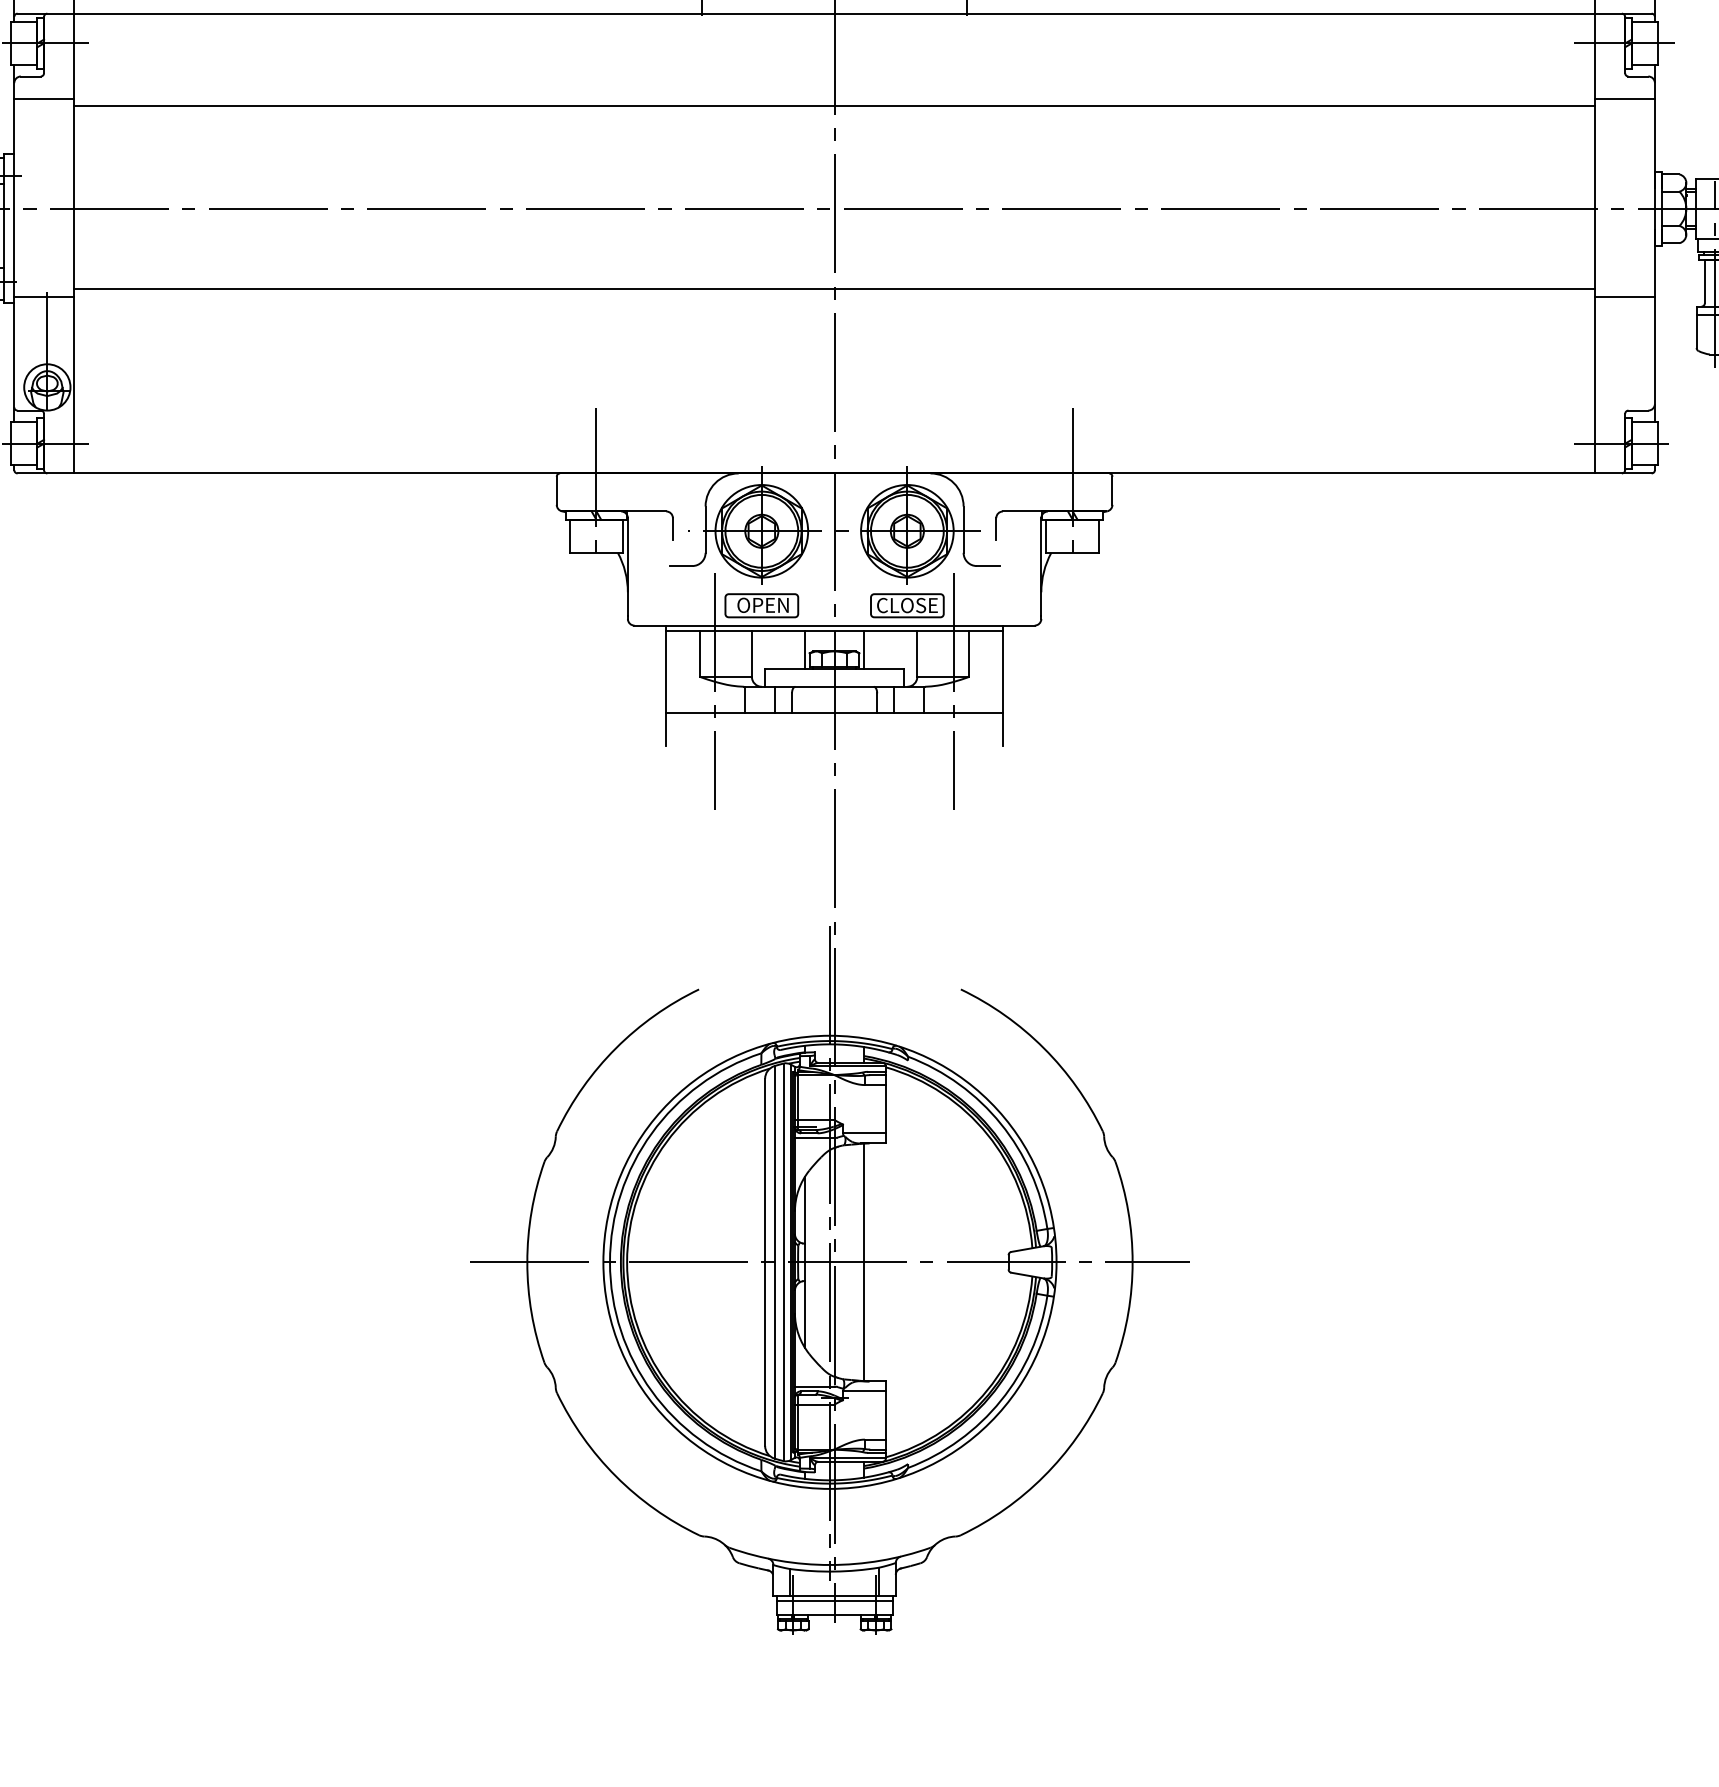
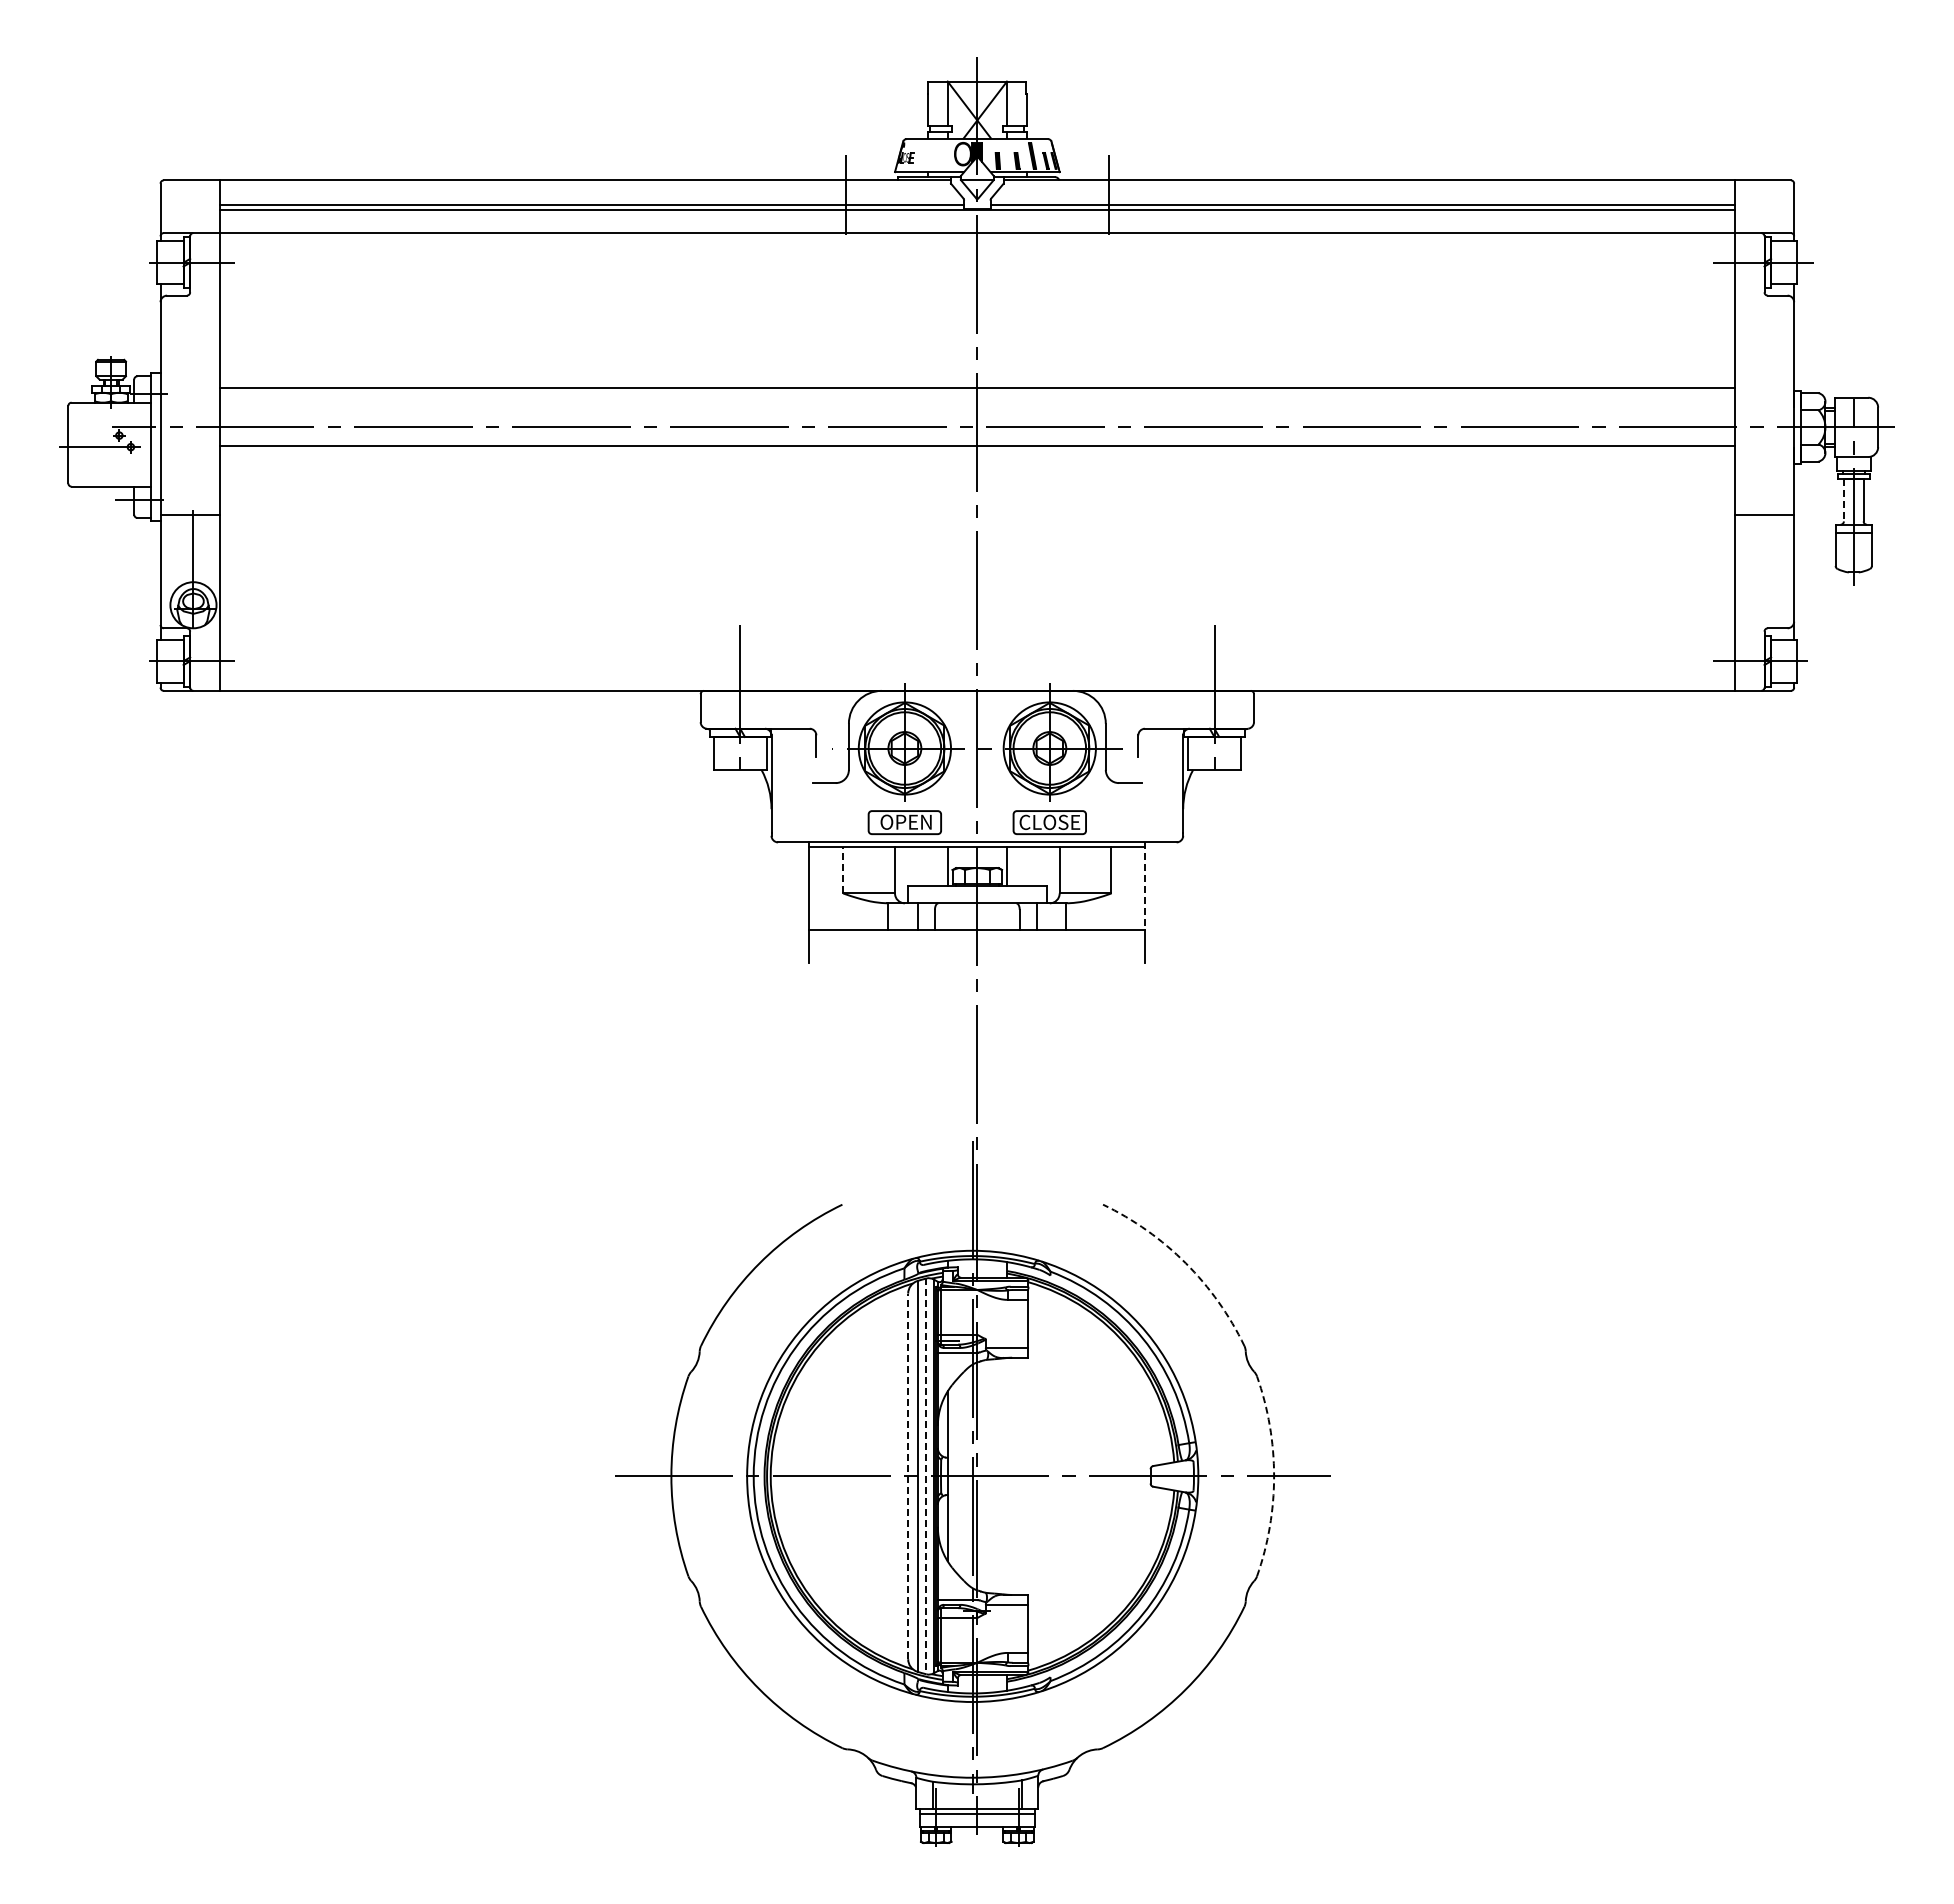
line: (43, 99) -> (189, 318), removed
line: (1625, 99) -> (1764, 318), removed
line: (833, 105) -> (976, 387), moved
line: (1704, 282) -> (1843, 500), solid -> dashed
line: (833, 289) -> (976, 446), moved
line: (700, 652) -> (843, 869), solid -> dashed
line: (1003, 669) -> (1145, 886), solid -> dashed
line: (715, 690) -> (858, 907), removed
line: (954, 690) -> (1096, 907), removed
arc: (1043, 1048) -> (1185, 1263), solid -> dashed
line: (765, 1262) -> (908, 1476), solid -> dashed
line: (783, 1262) -> (926, 1476), solid -> dashed
line: (864, 1262) -> (1007, 1476), removed
arc: (1133, 1262) -> (1274, 1476), solid -> dashed

